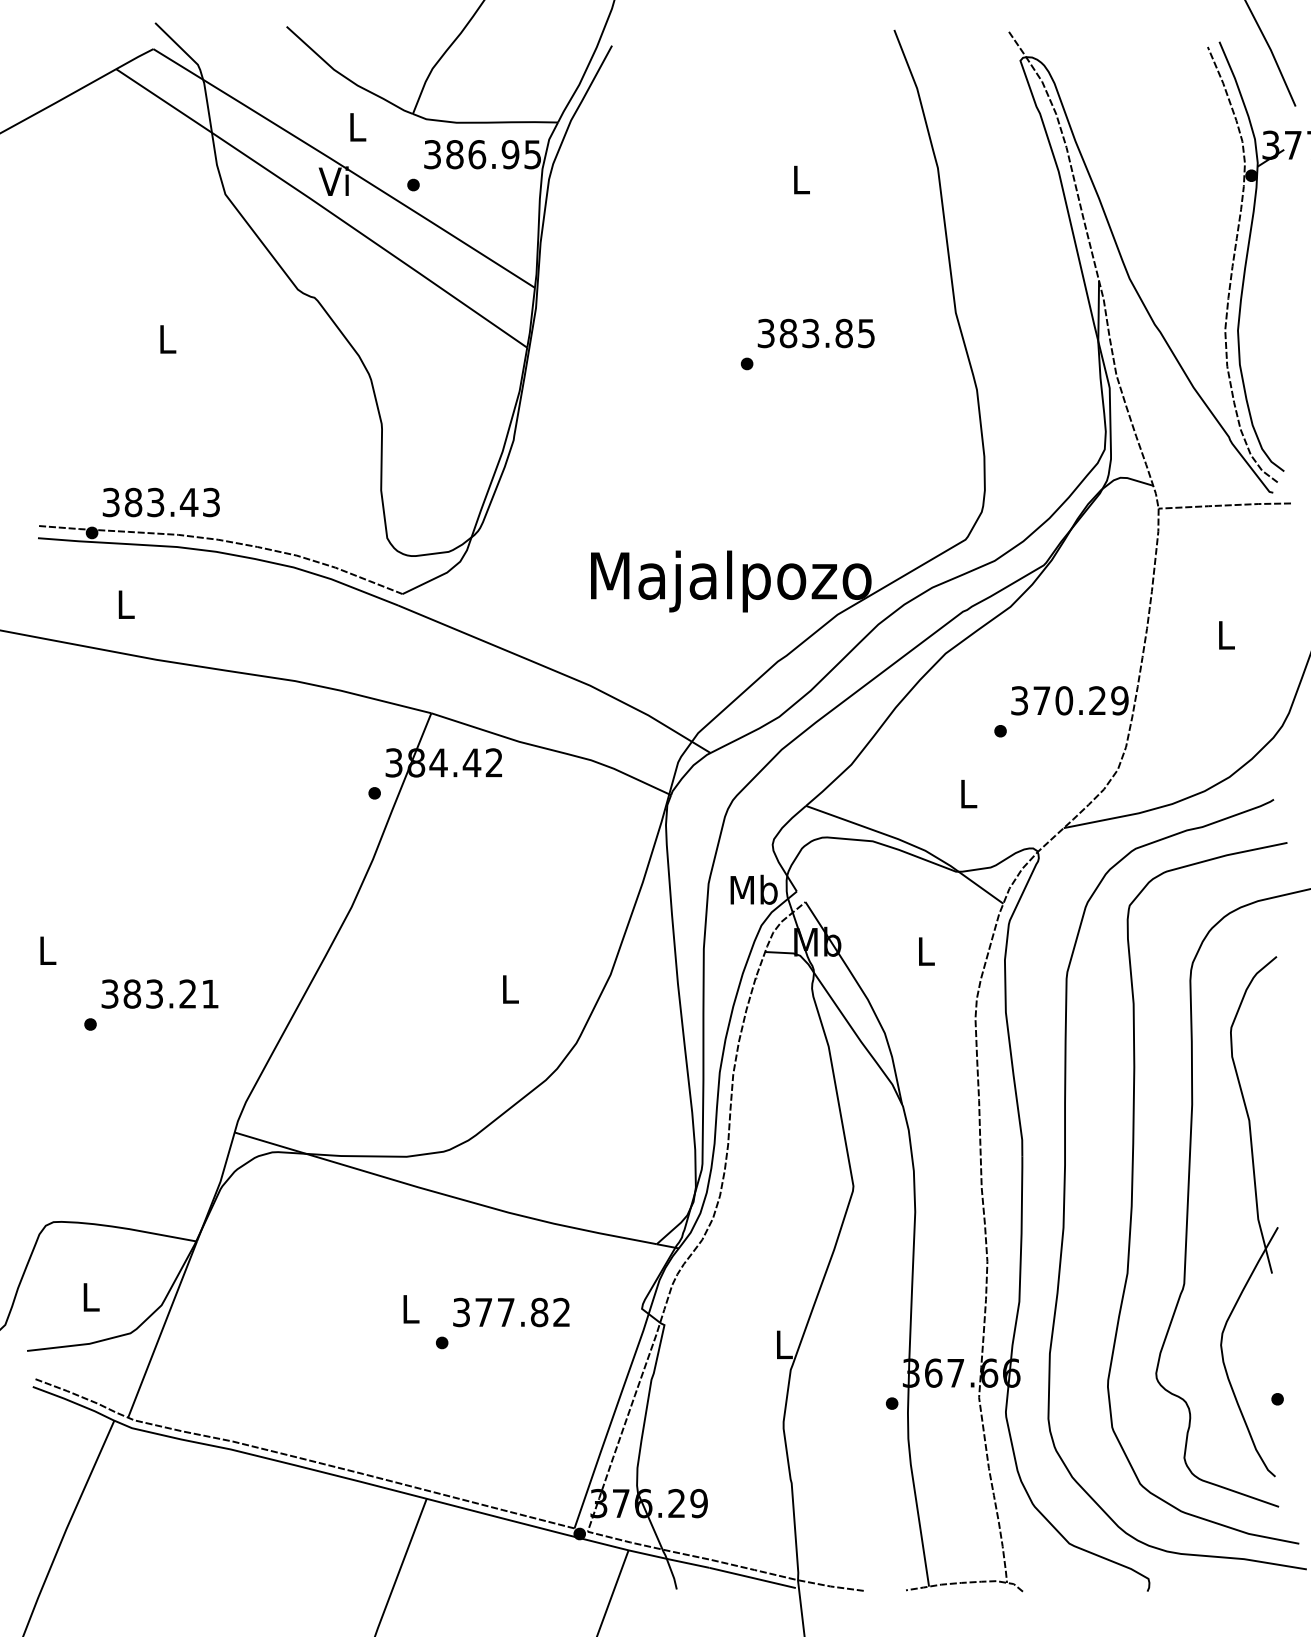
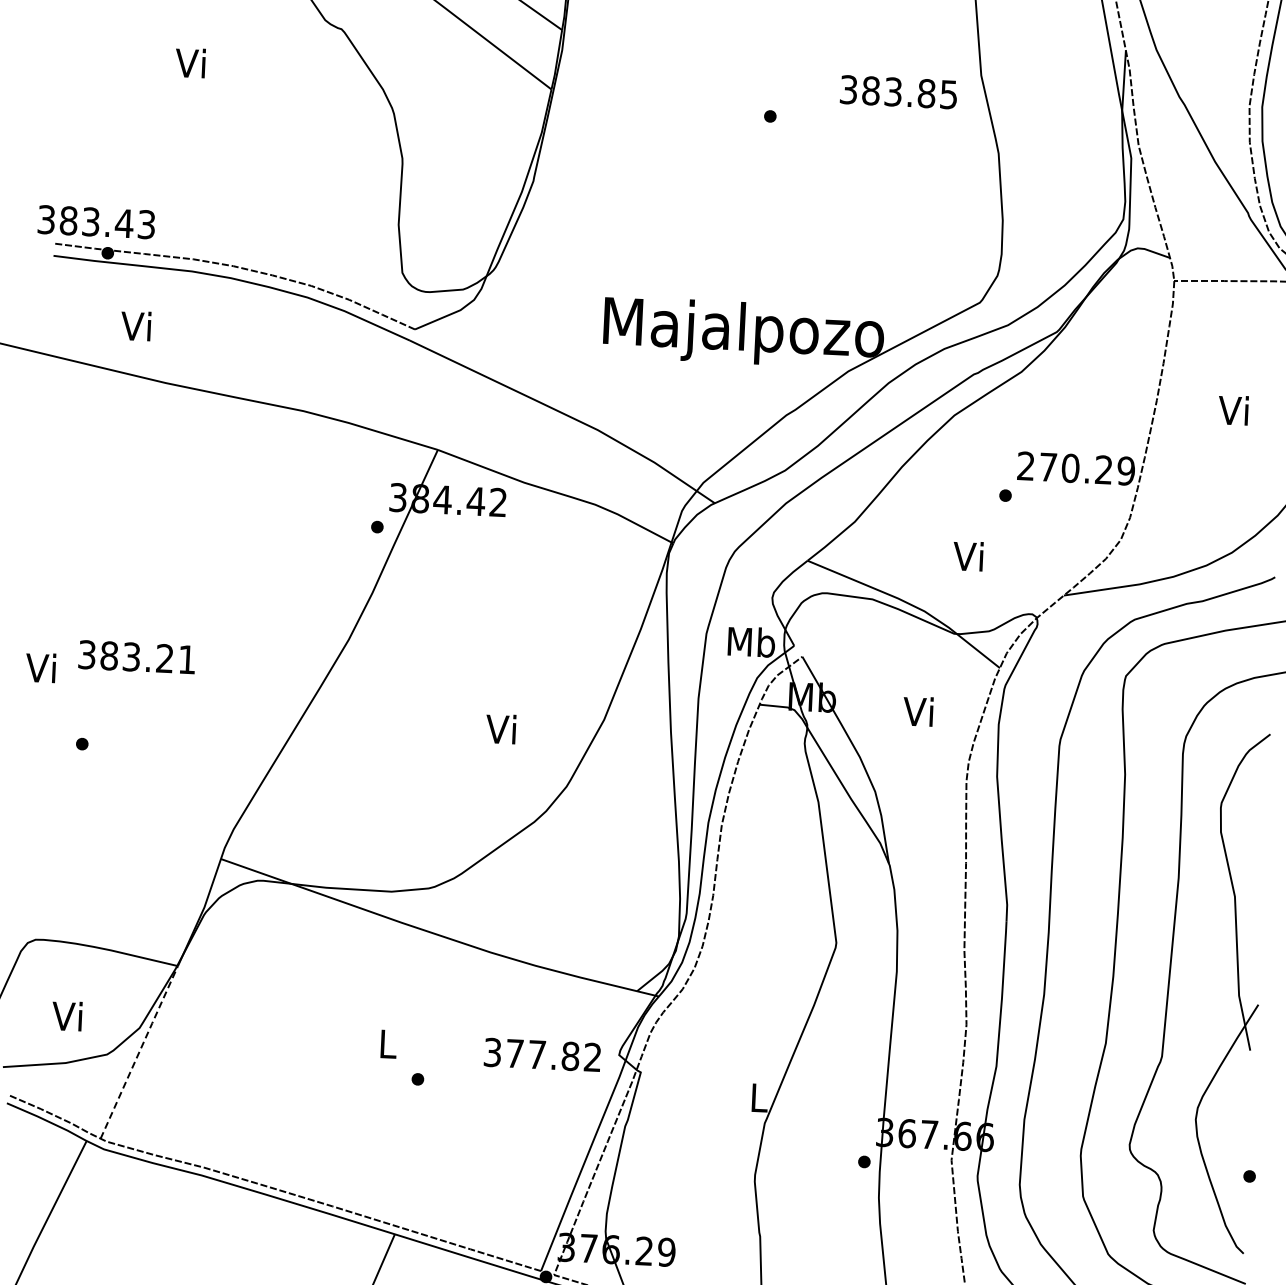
text: (815, 333) -> (898, 92), moved
text: (165, 338) -> (190, 62), L -> Vi
text: (160, 502) -> (95, 222), moved
text: (123, 603) -> (135, 325), L -> Vi
text: (1223, 634) -> (1232, 409), L -> Vi
text: (1019, 700) -> (1025, 465), 370.29 -> 270.29
text: (966, 793) -> (968, 556), L -> Vi
text: (45, 949) -> (40, 667), L -> Vi
text: (923, 950) -> (917, 710), L -> Vi
text: (507, 988) -> (500, 728), L -> Vi
text: (159, 993) -> (136, 656), moved
text: (88, 1296) -> (66, 1015), L -> Vi
text: (511, 1312) -> (542, 1054), moved
line: (162, 1329) -> (139, 1052), solid -> dashed

